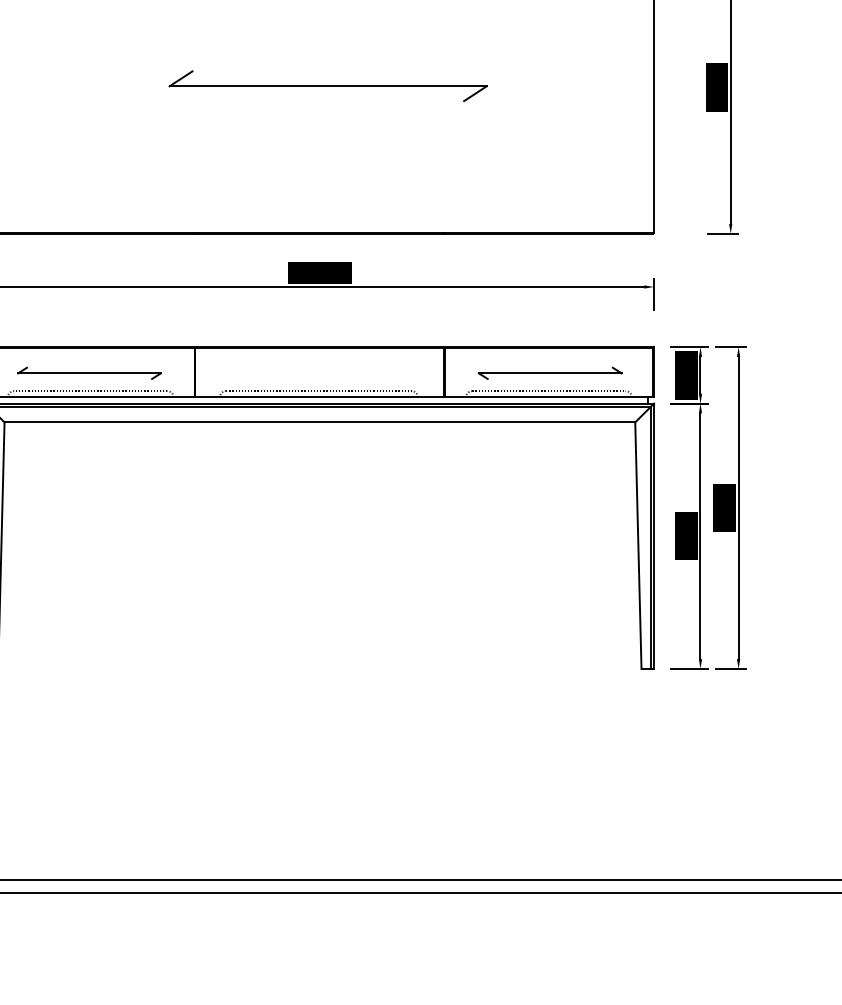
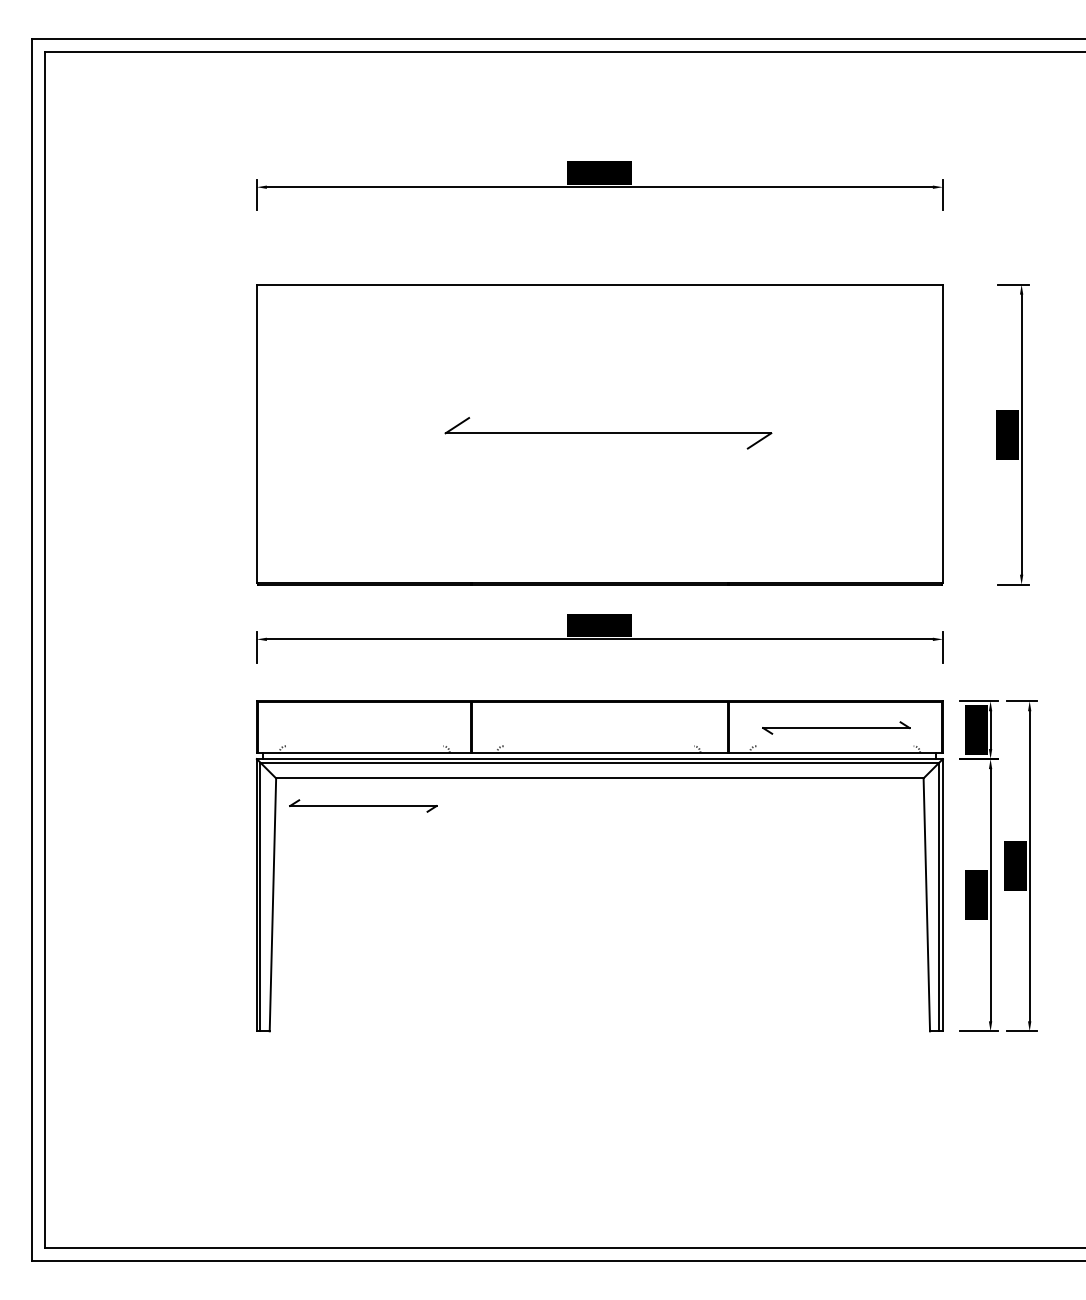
part: (89, 372) -> (363, 805), moved
line: (90, 391) -> (364, 746), removed
line: (318, 391) -> (598, 746), removed
line: (548, 391) -> (834, 746), removed

